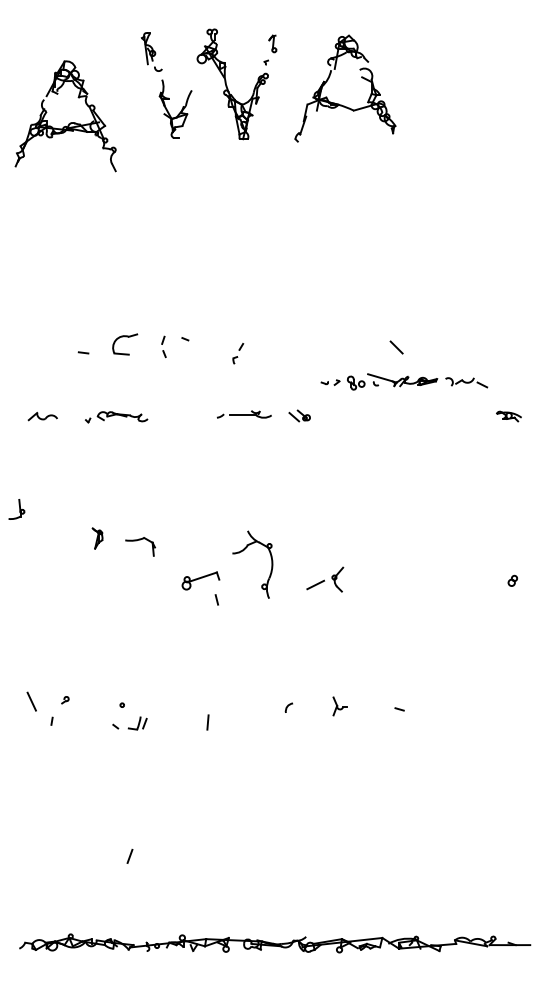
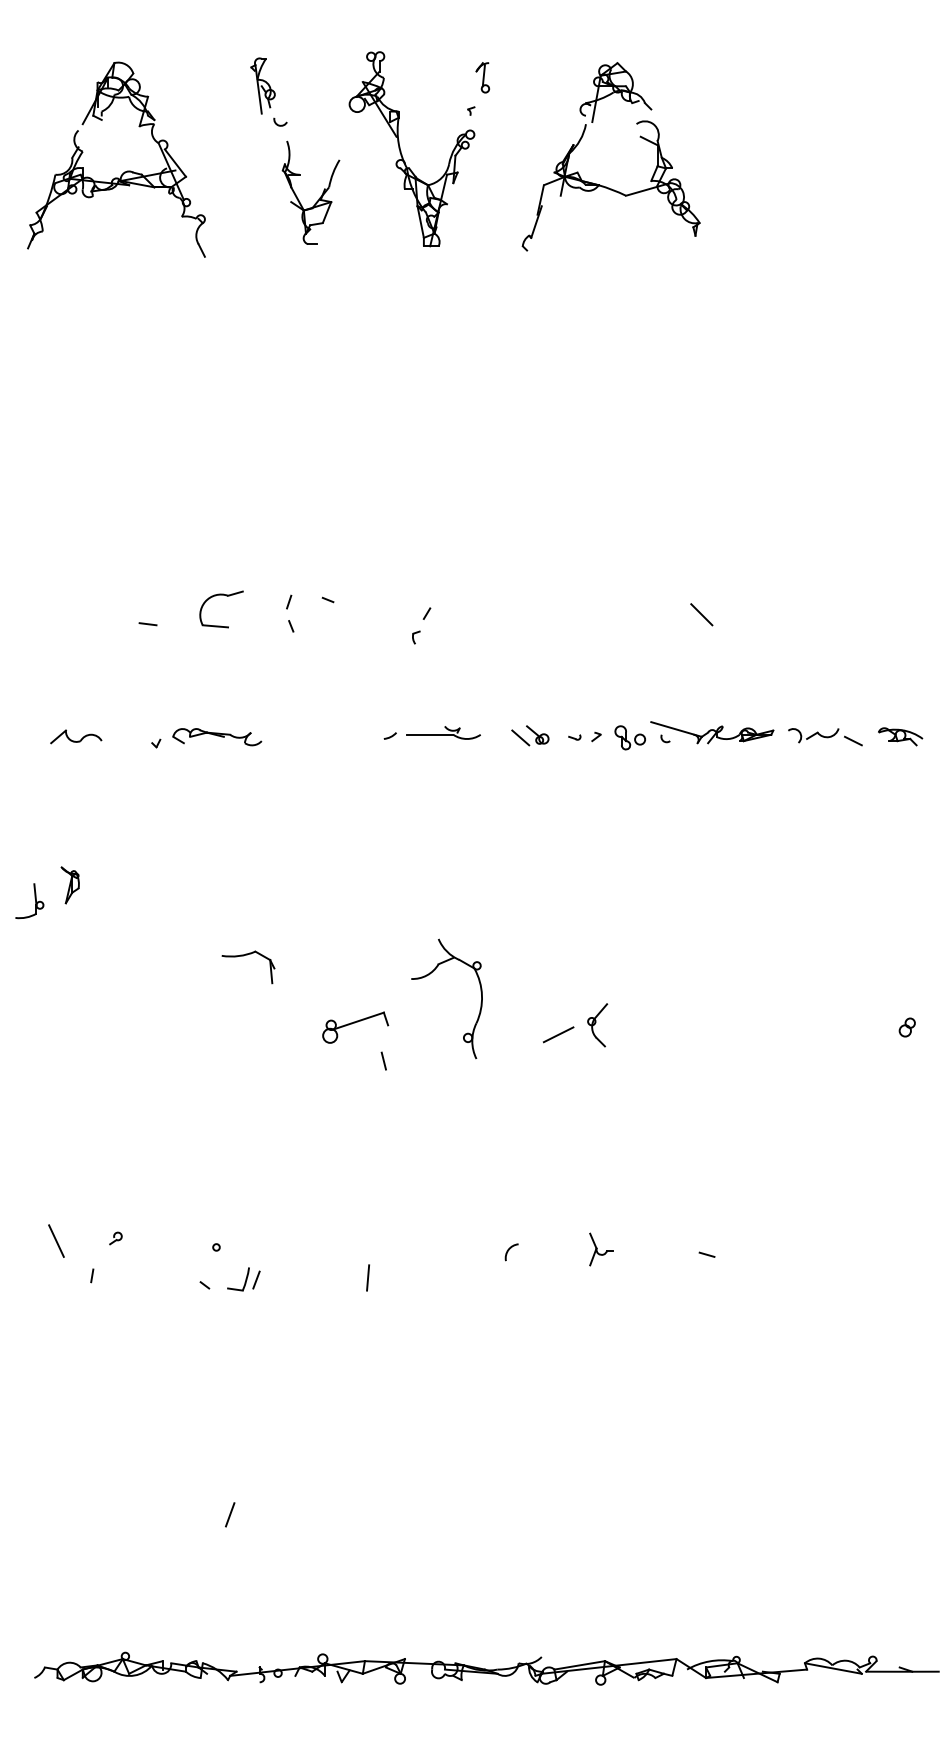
part: (68, 123) -> (121, 172), moved
part: (404, 381) -> (715, 734), moved
part: (97, 538) -> (70, 885), moved

